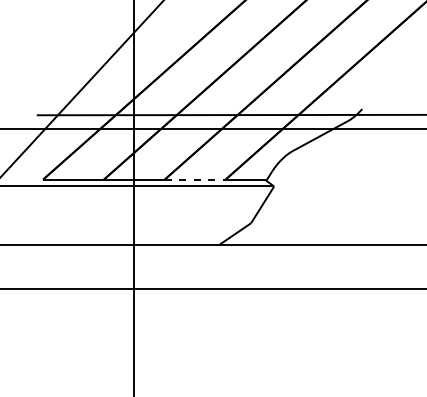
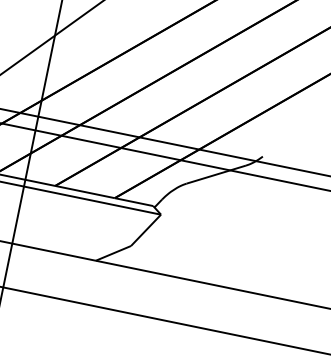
line: (195, 179) -> (85, 192), dashed -> solid

